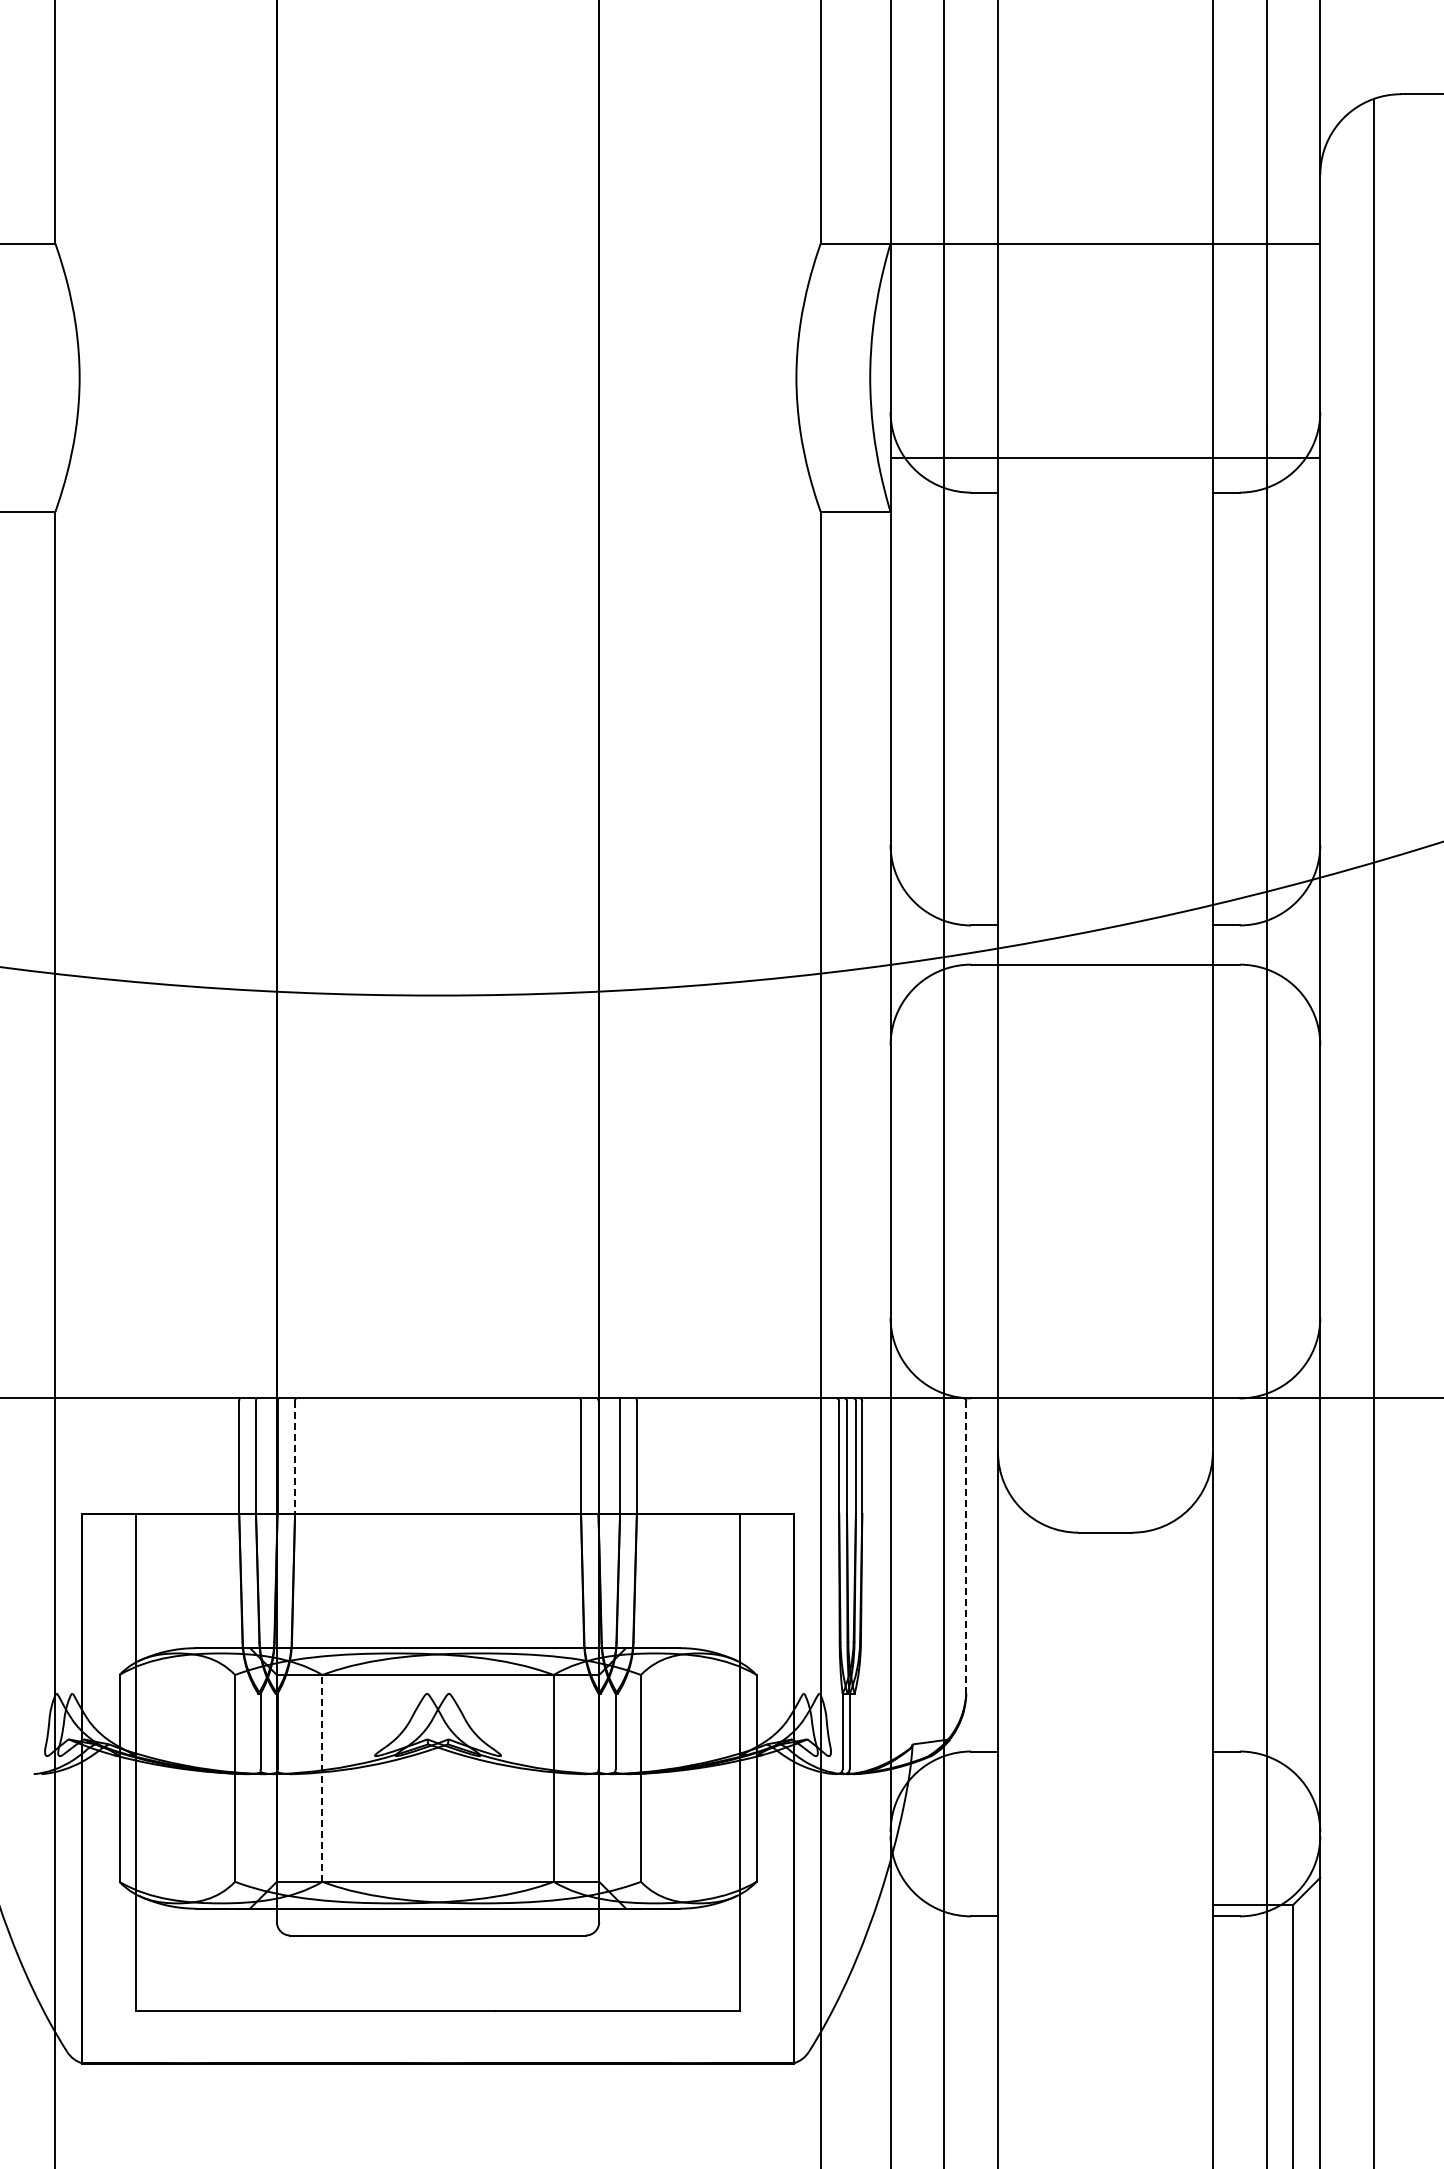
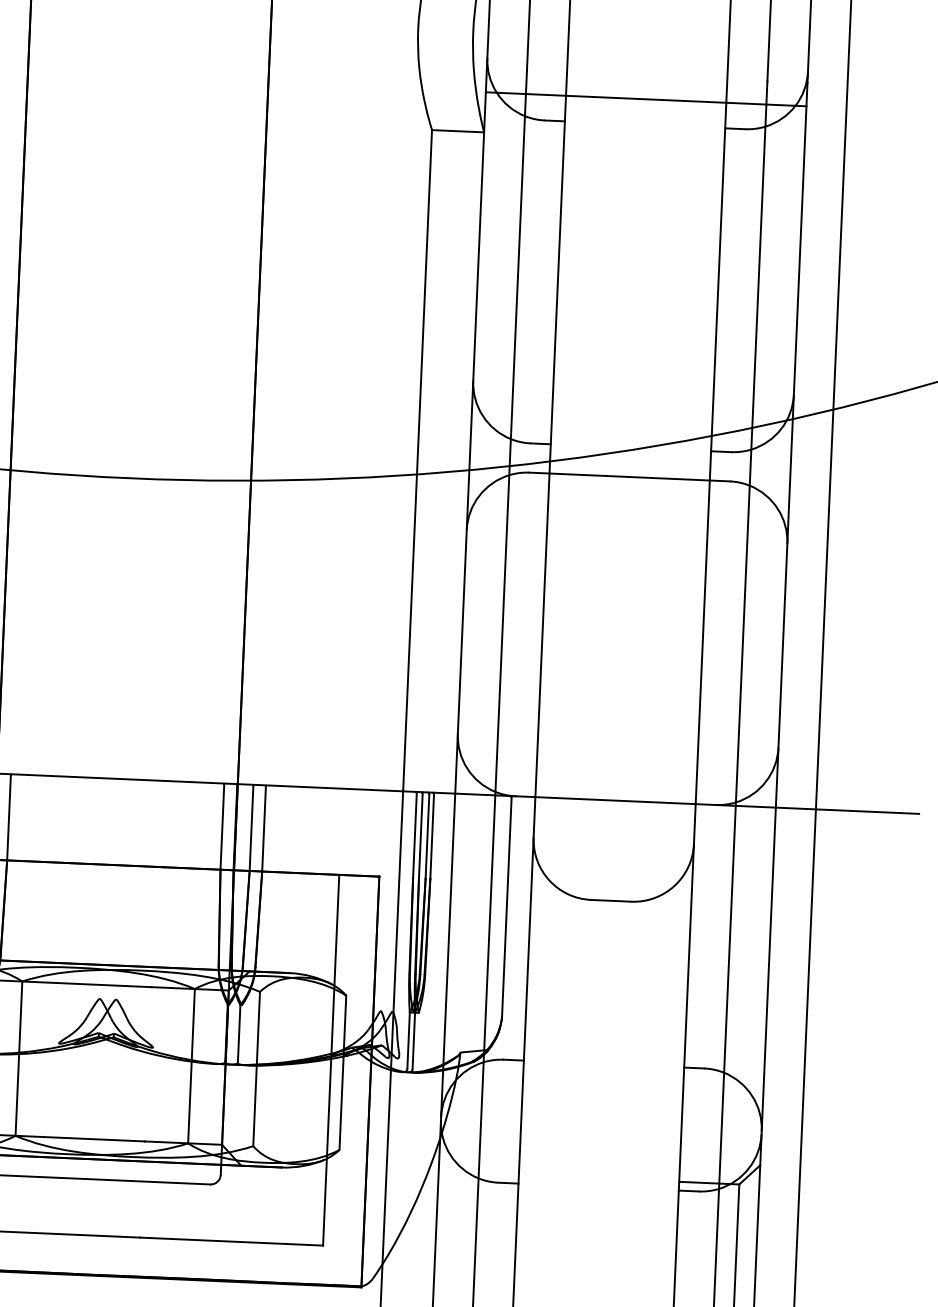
line: (295, 1457) -> (9, 818), dashed -> solid
line: (966, 1548) -> (506, 908), dashed -> solid
line: (322, 1777) -> (19, 1057), dashed -> solid

